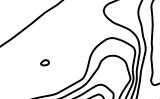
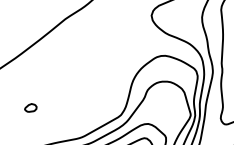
part: (44, 62) -> (30, 107), moved

